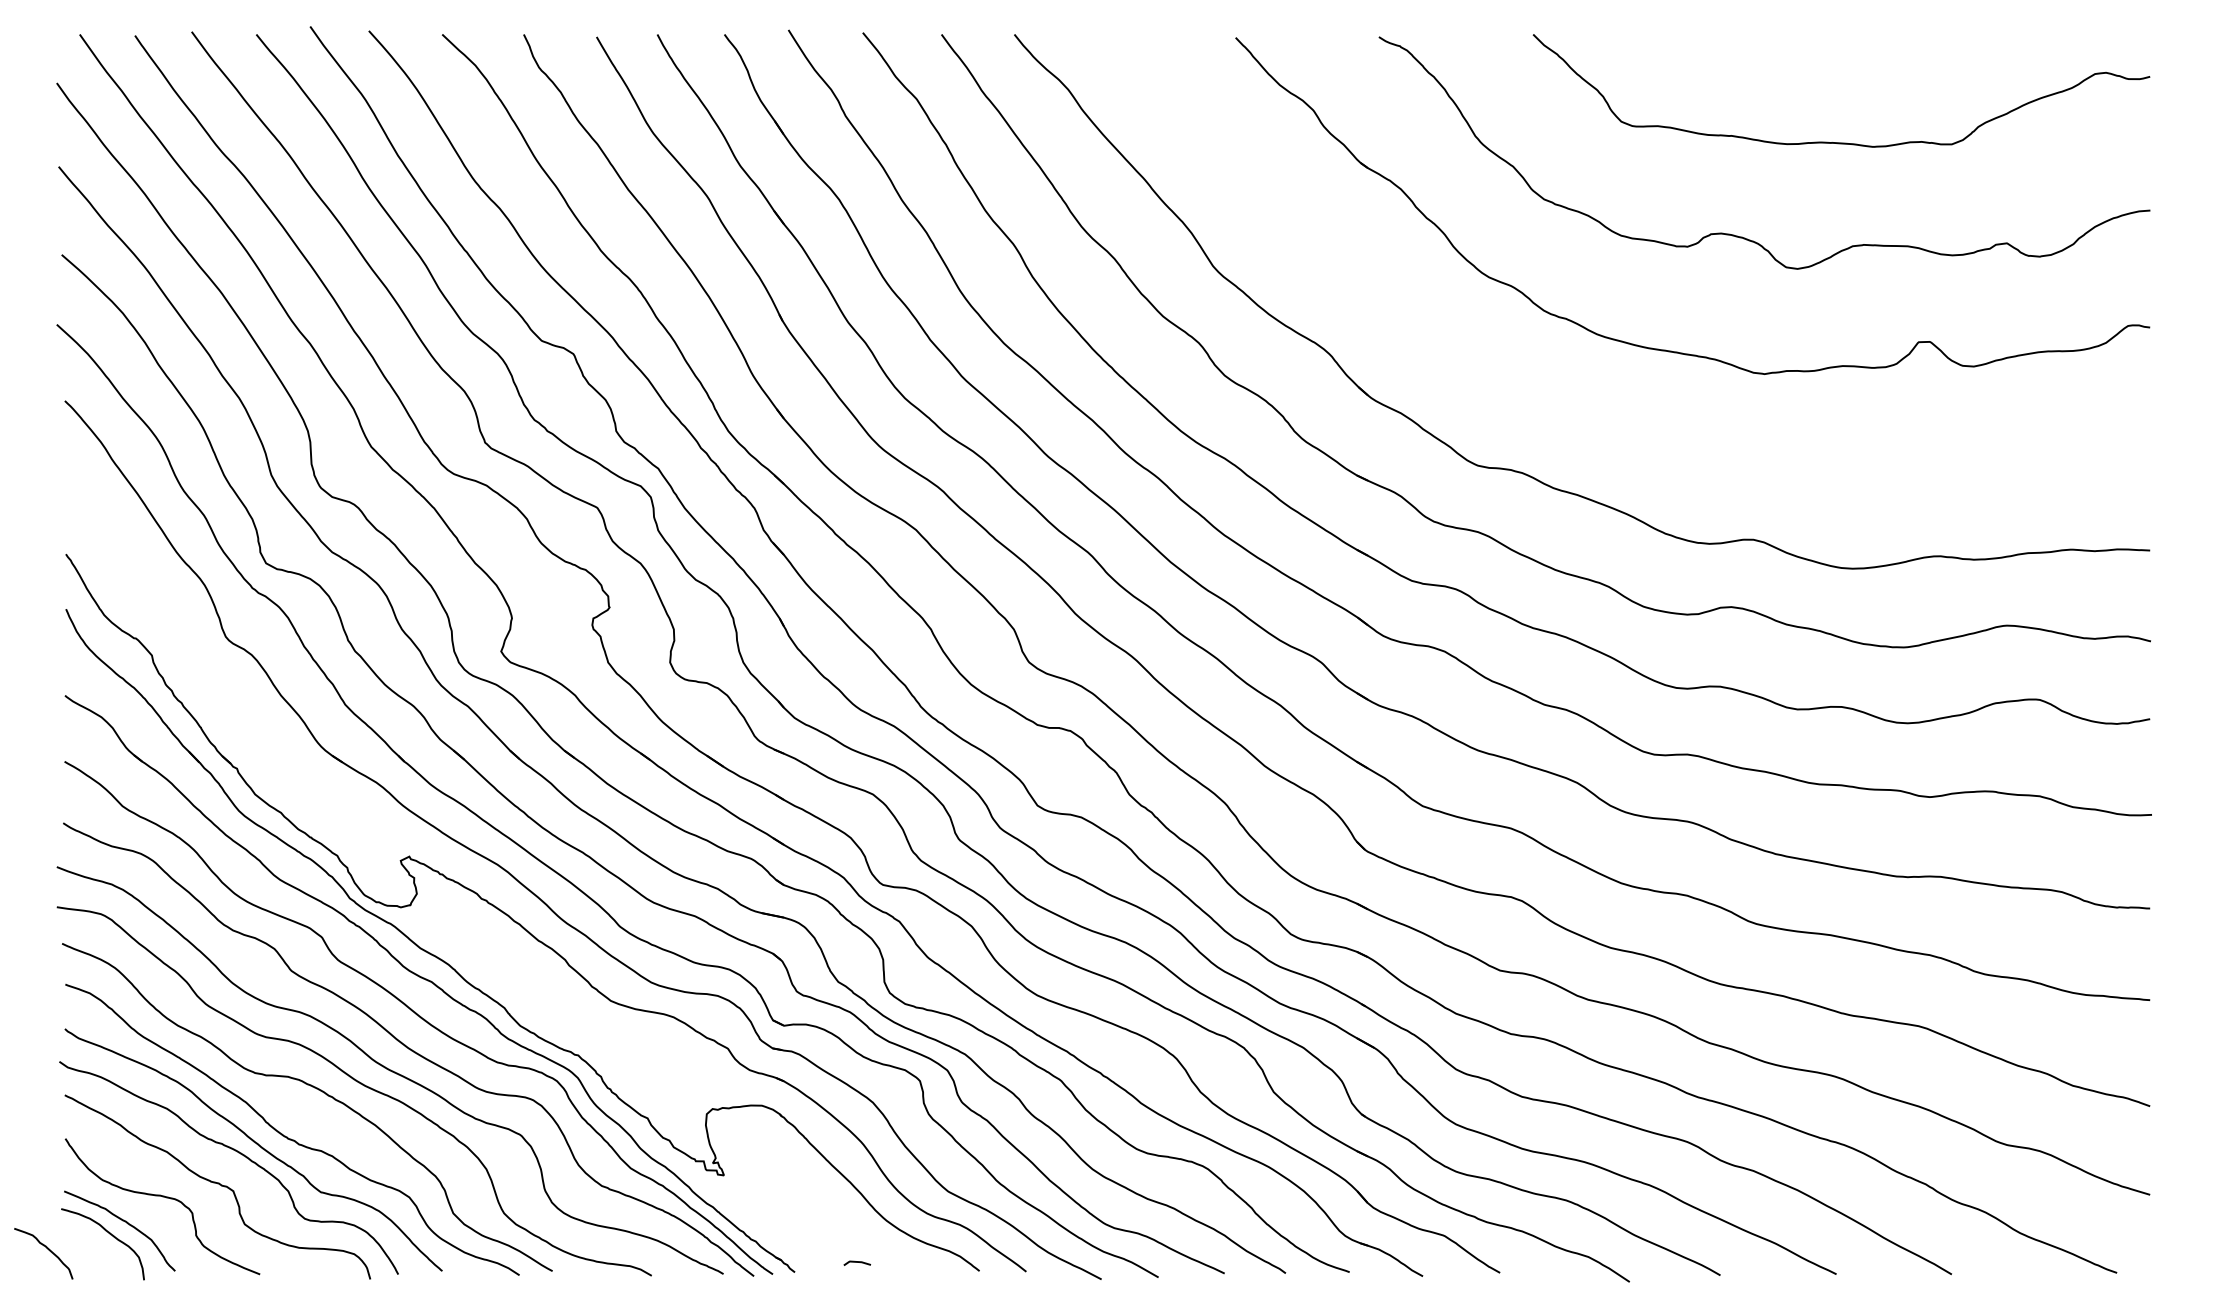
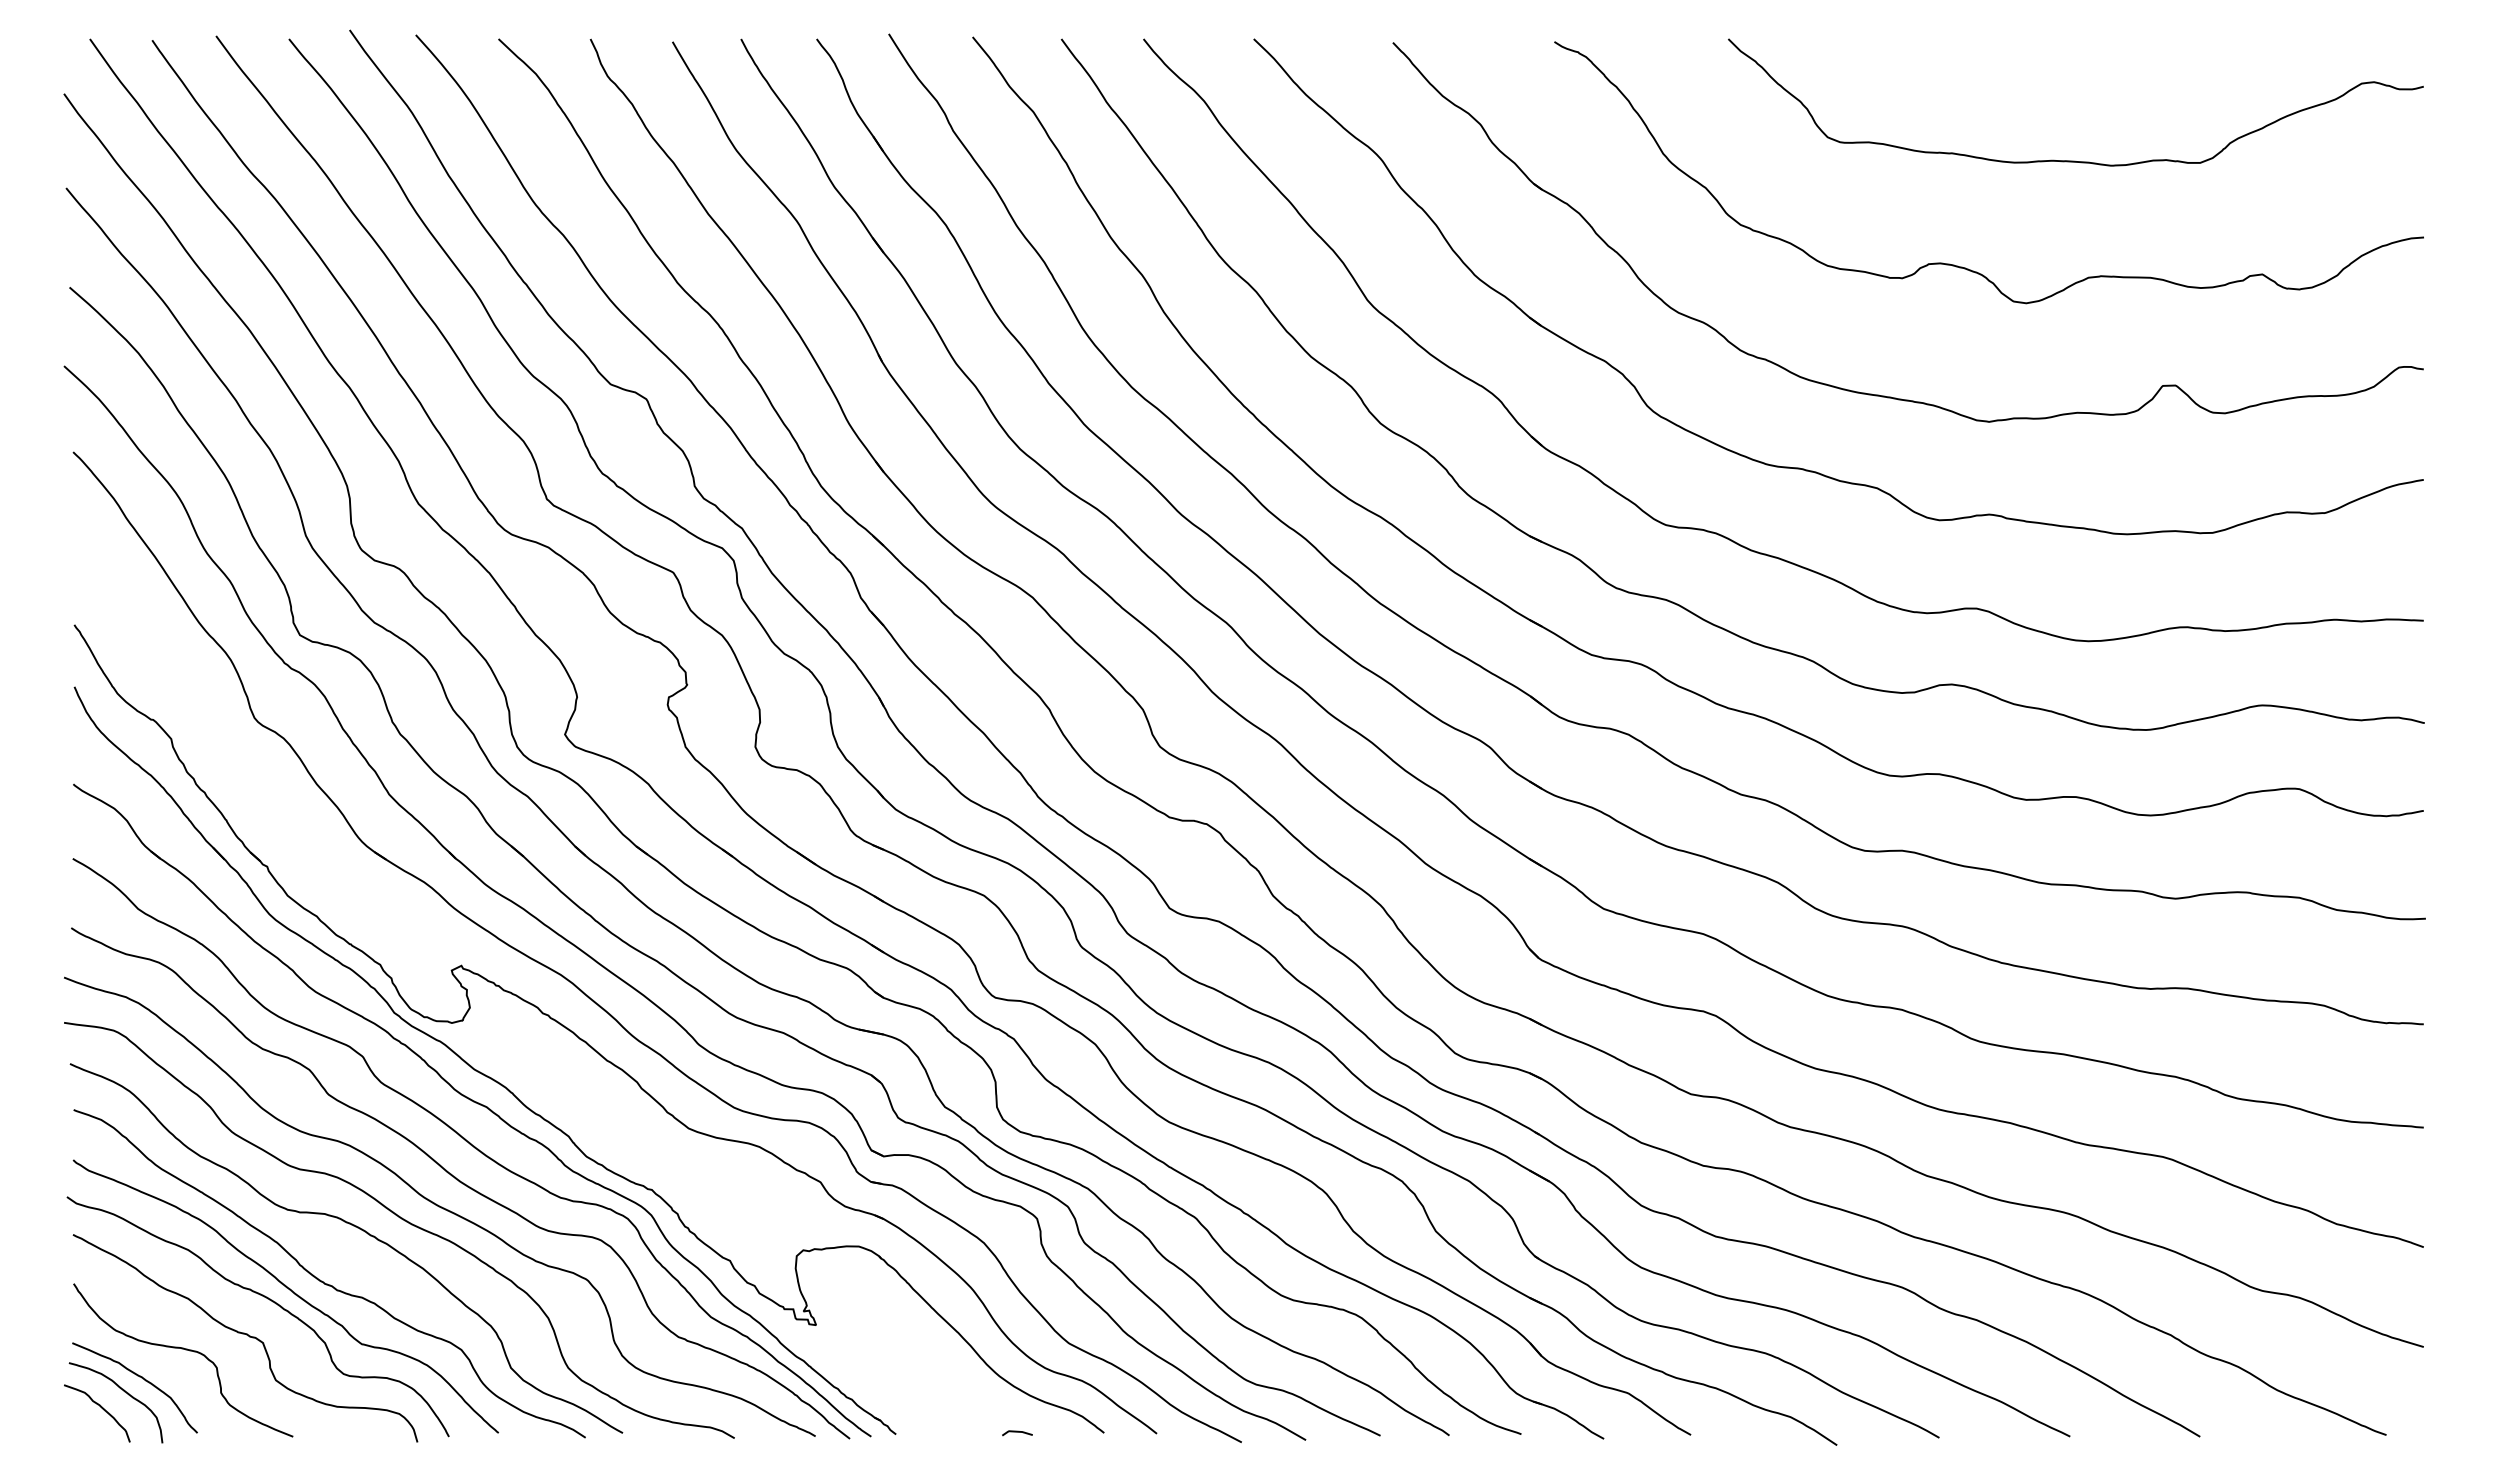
part: (1600, 415) -> (1804, 468), added
curve: (47, 1249) -> (101, 1408), moved
line: (857, 1262) -> (1017, 1432), moved

